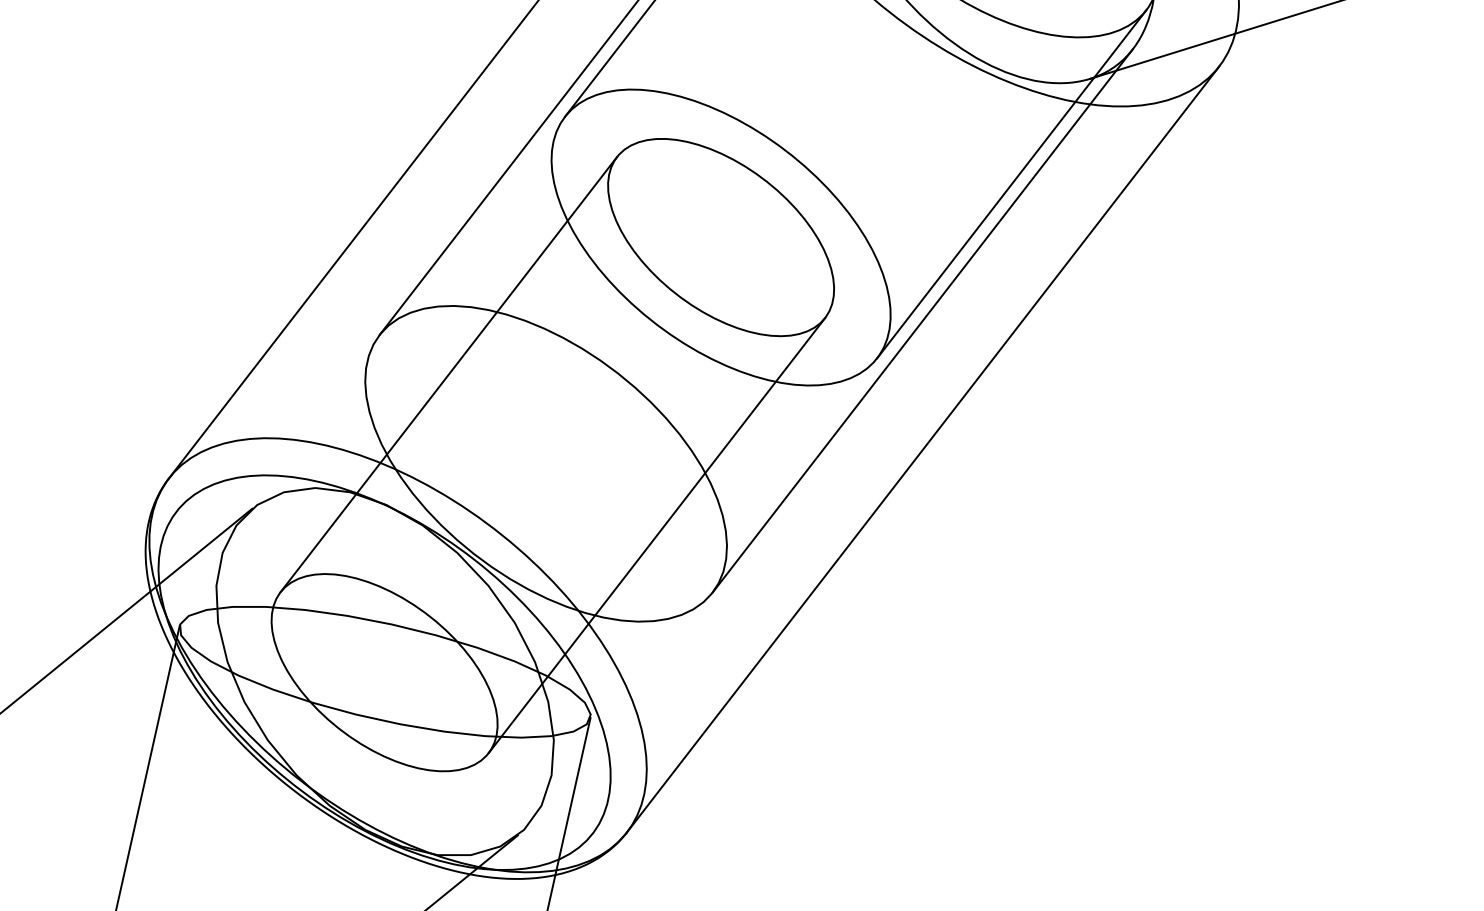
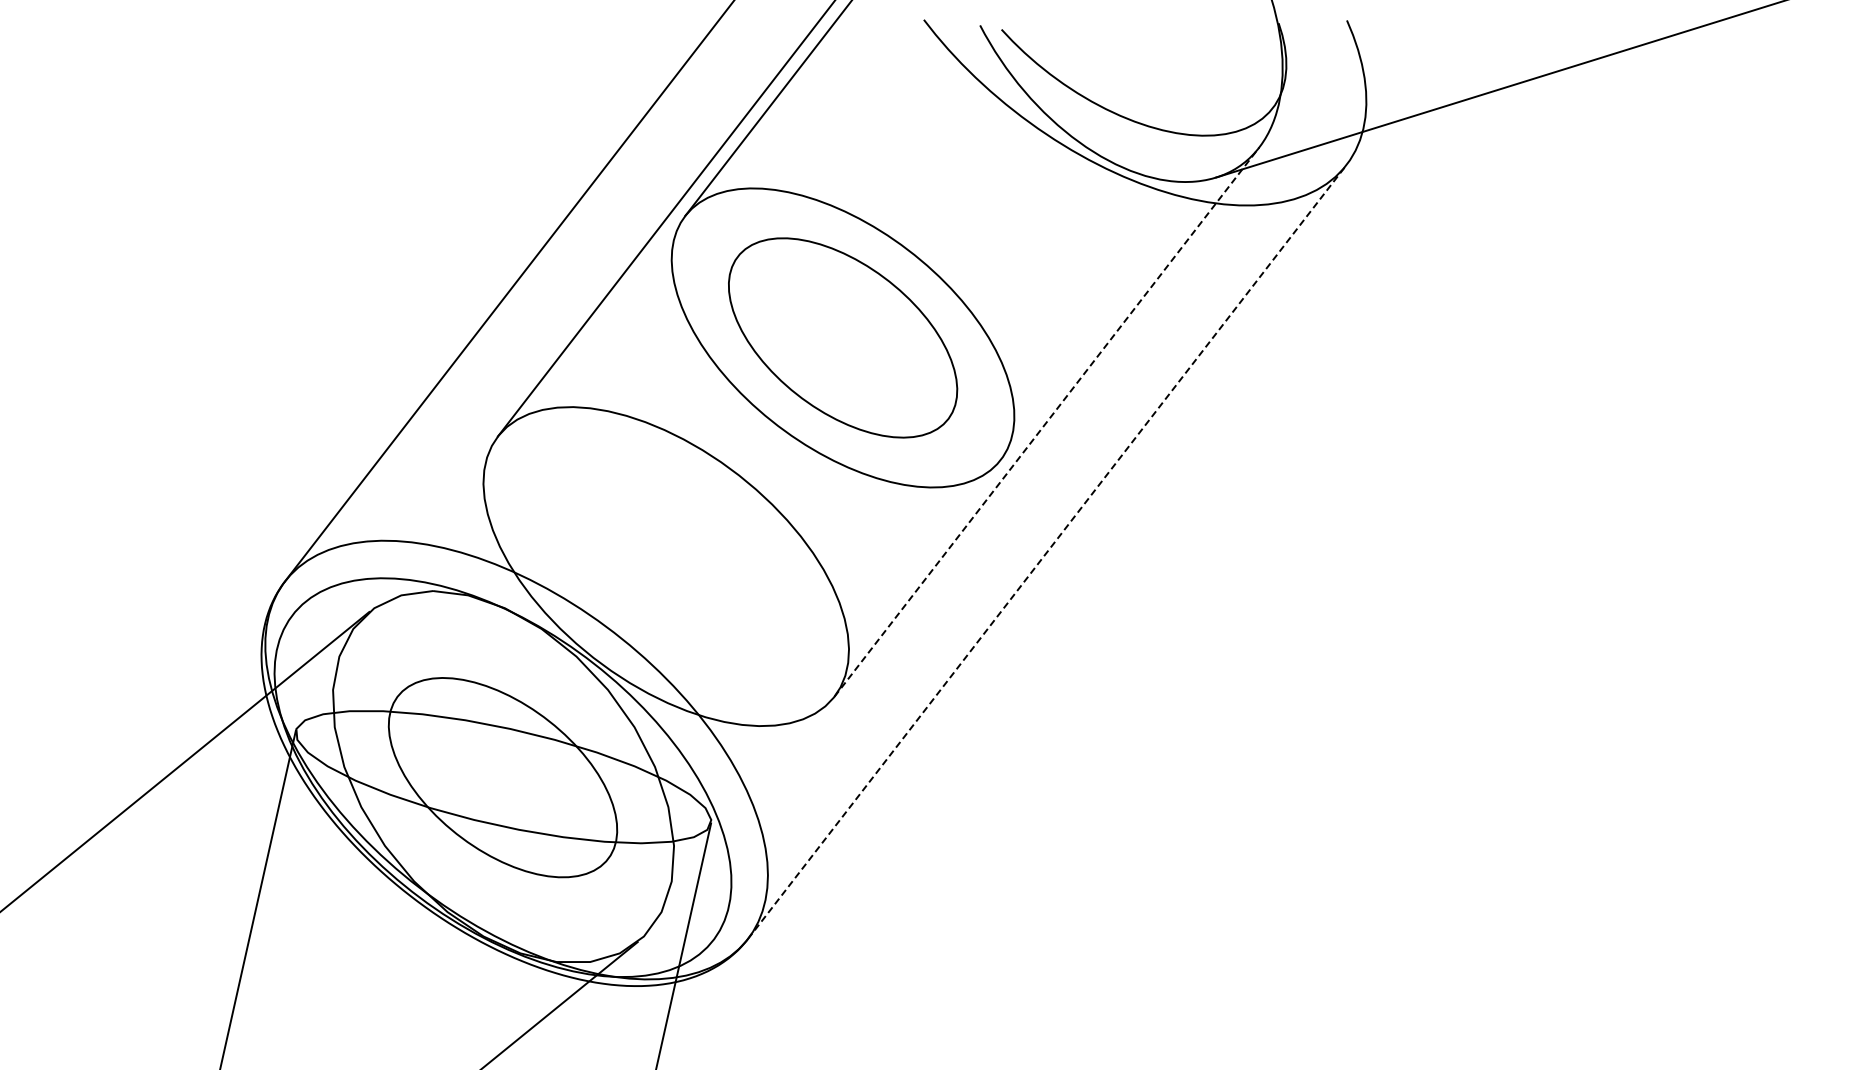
line: (1011, 183) -> (1136, 283), removed
line: (923, 320) -> (1047, 421), solid -> dashed
line: (448, 374) -> (567, 476), removed
line: (923, 448) -> (1047, 551), solid -> dashed
line: (657, 535) -> (778, 639), removed

